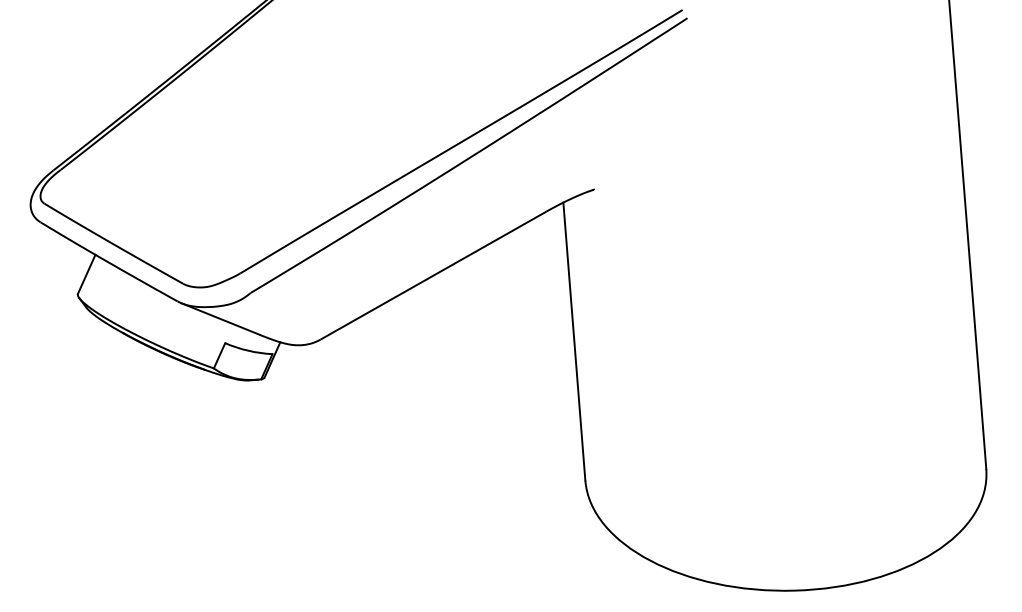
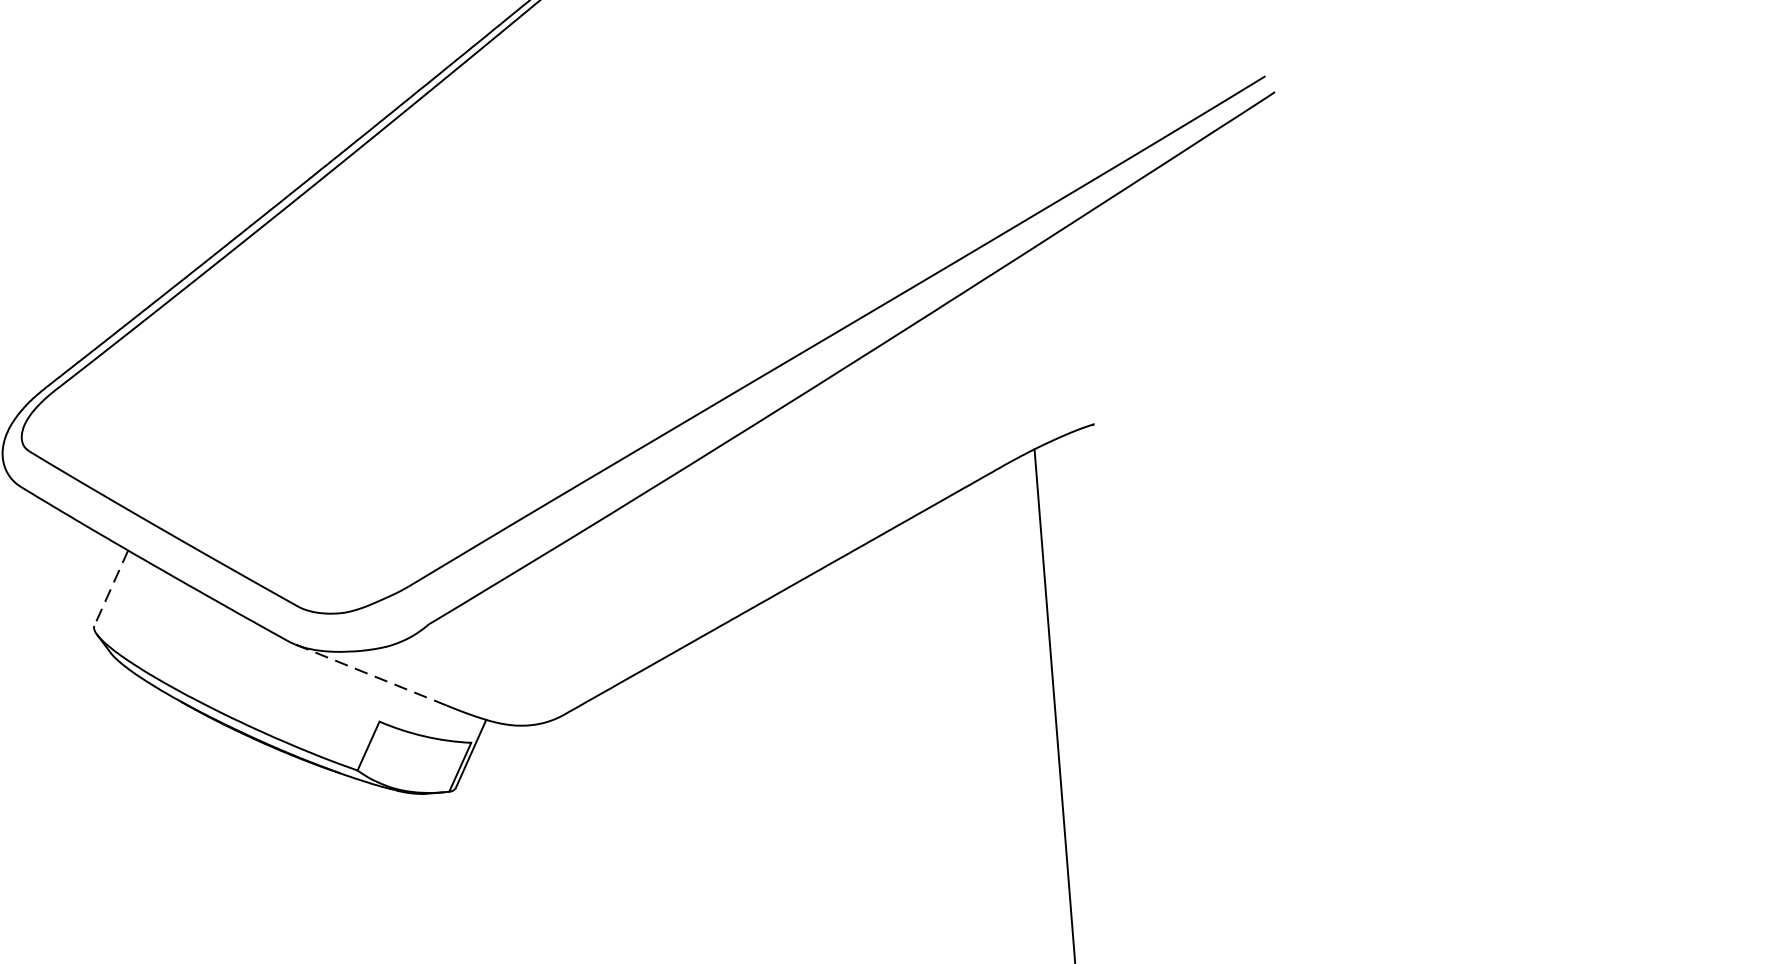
line: (86, 274) -> (110, 588), solid -> dashed
line: (221, 319) -> (372, 675), solid -> dashed

